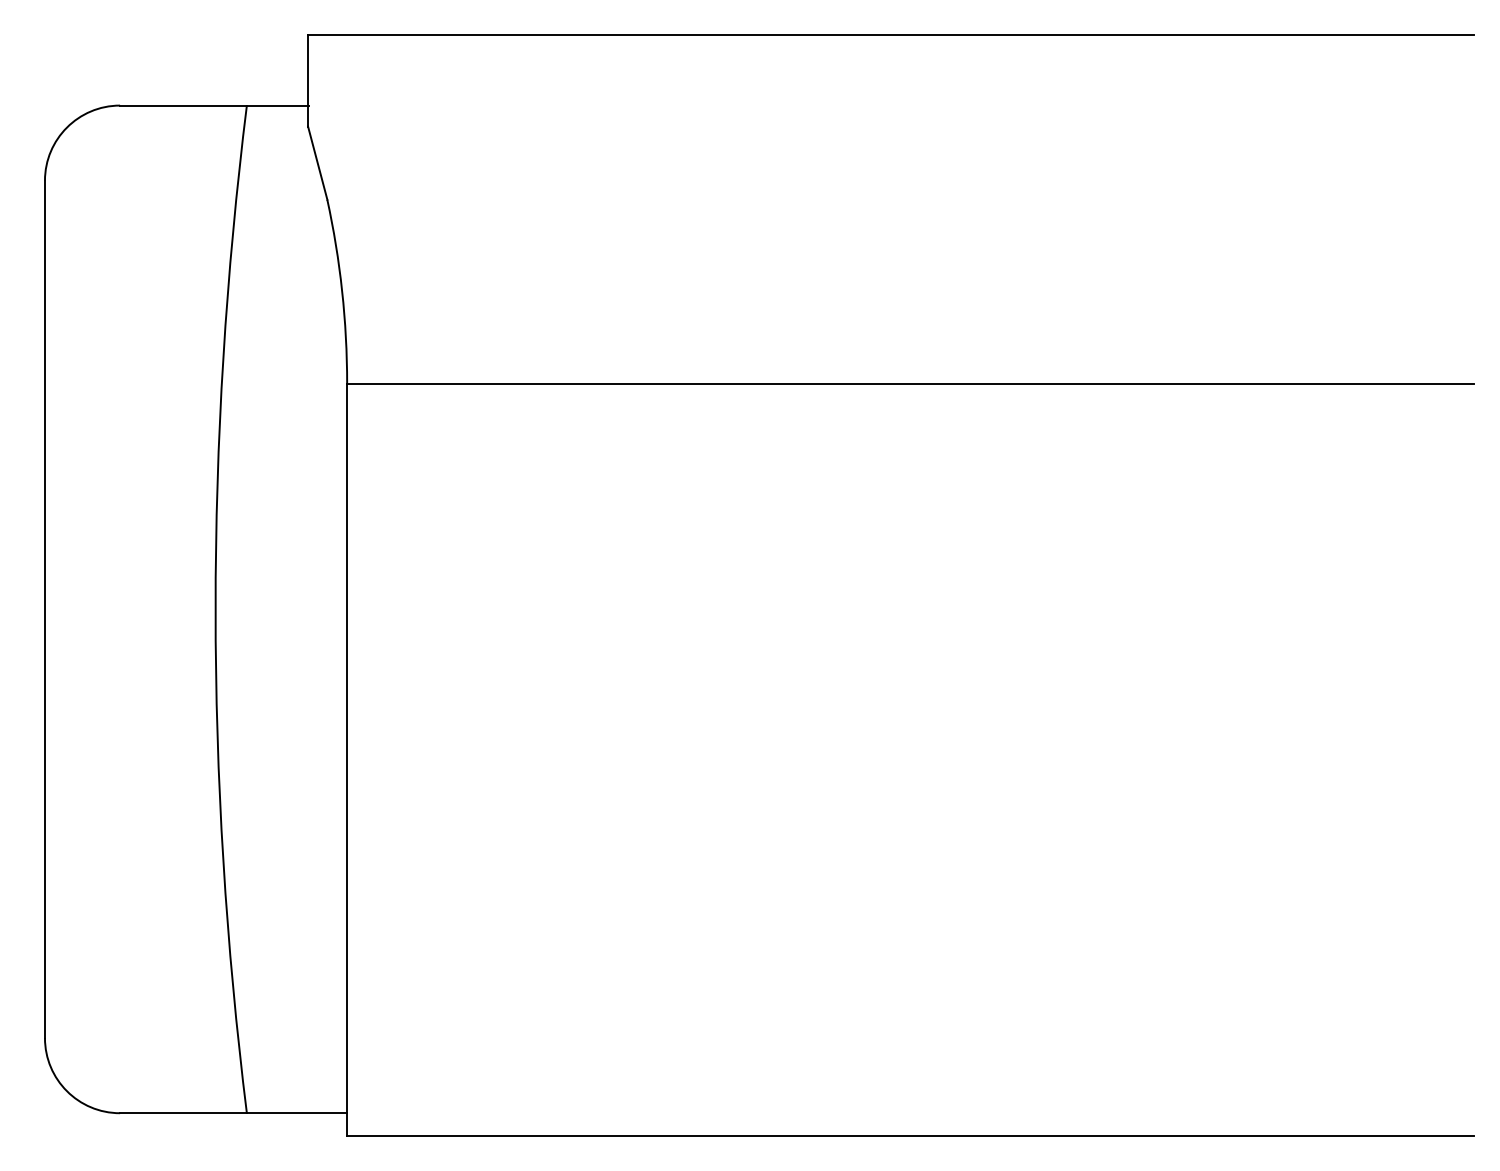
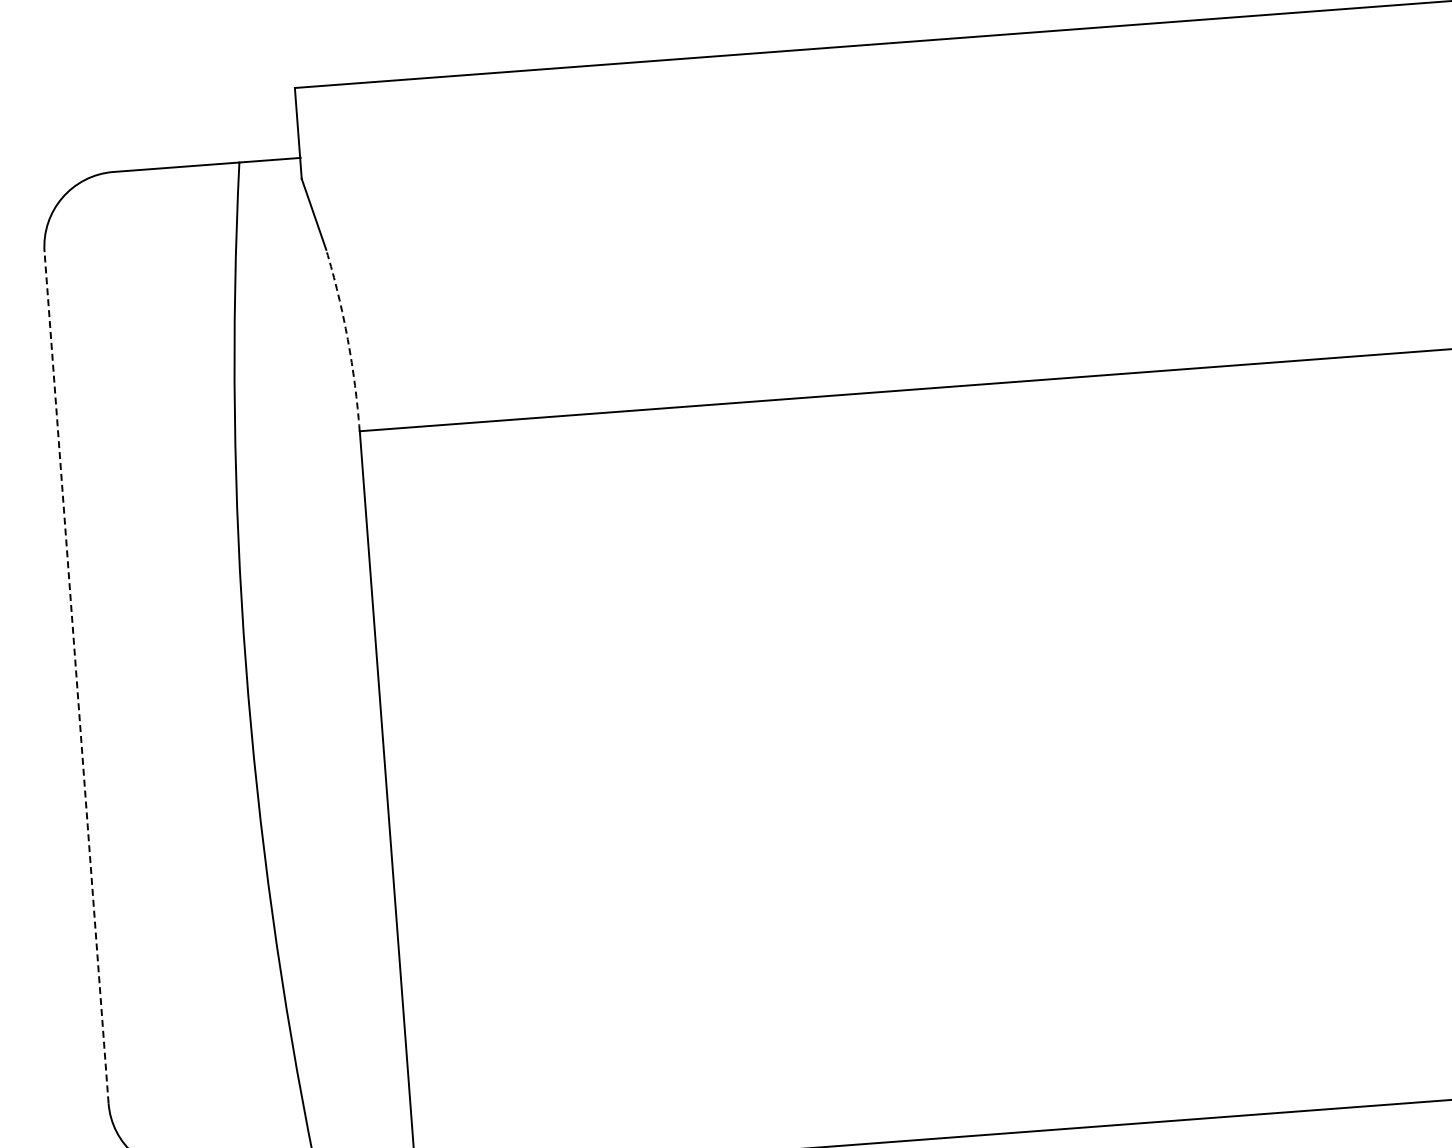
arc: (342, 291) -> (348, 339), solid -> dashed
line: (44, 609) -> (76, 677), solid -> dashed

